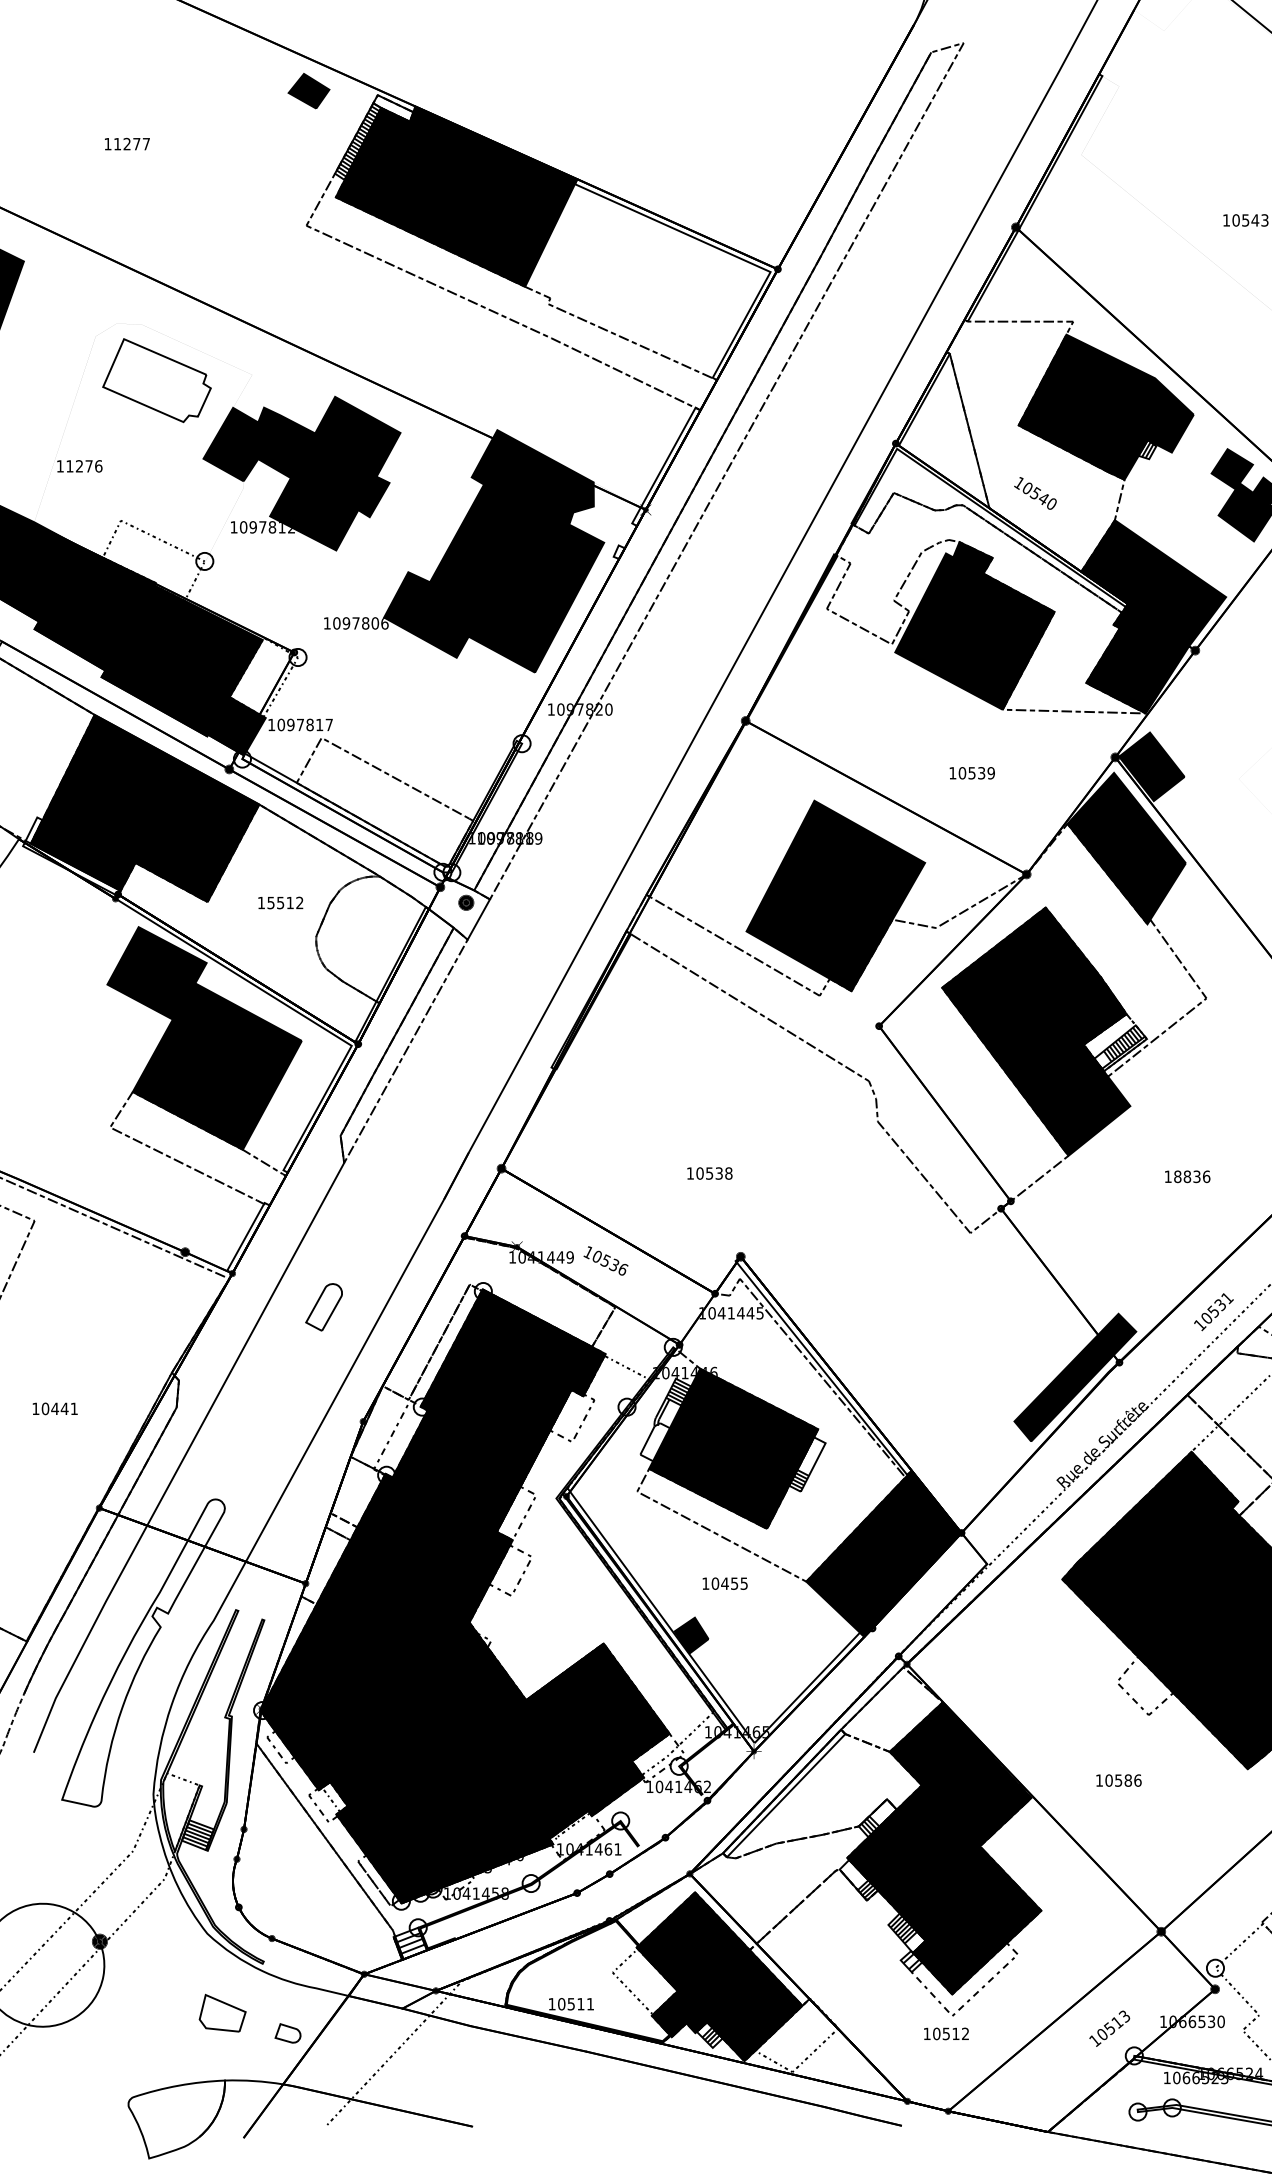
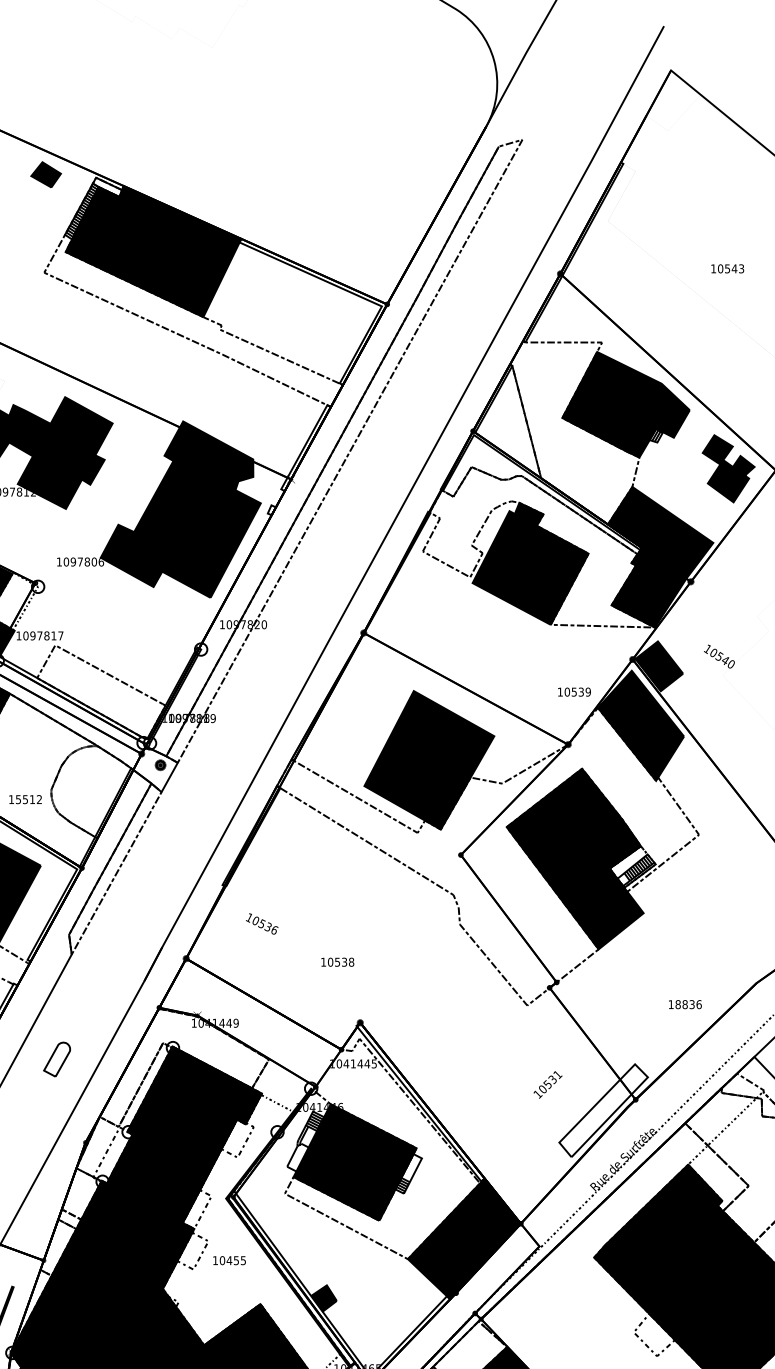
text: (1035, 493) -> (719, 656), moved
text: (971, 773) -> (573, 692), moved
text: (280, 902) -> (25, 799), moved
text: (1187, 1176) -> (685, 1004), moved
text: (605, 1260) -> (261, 923), moved
text: (1213, 1312) -> (547, 1085), moved
fill: (1075, 1377) -> (603, 1110), removed
text: (724, 1583) -> (229, 1260), moved

